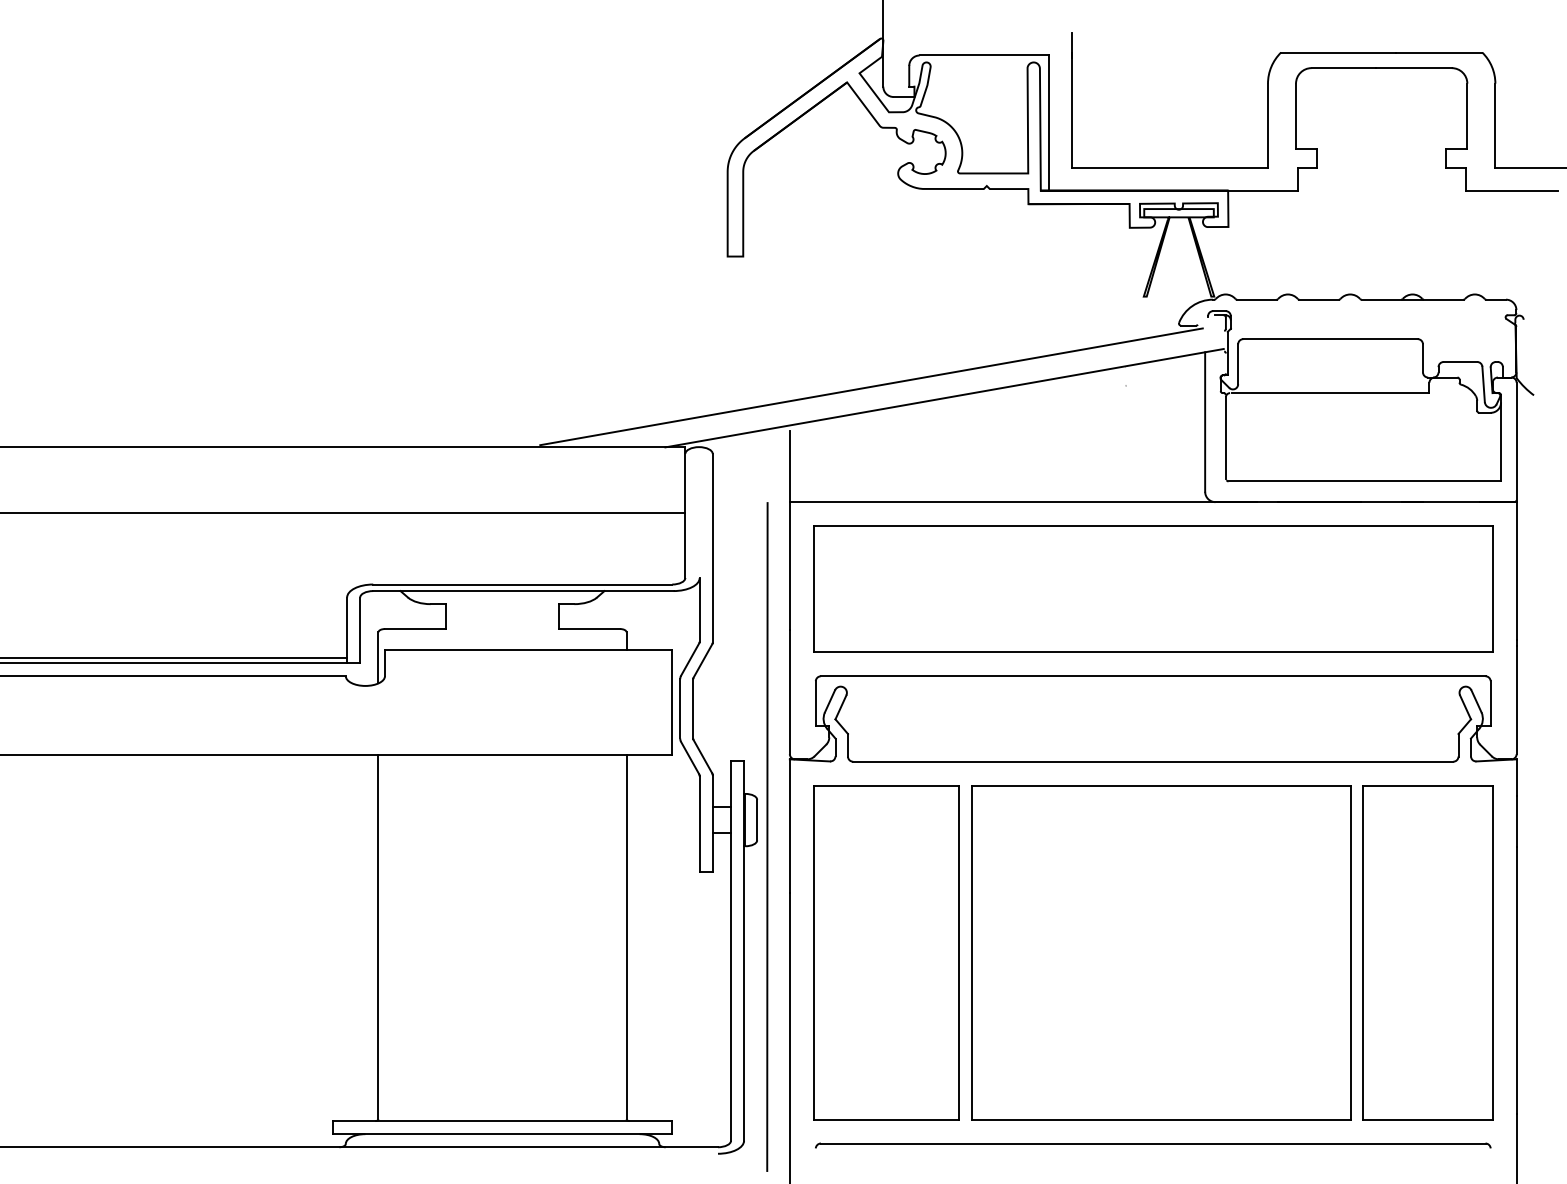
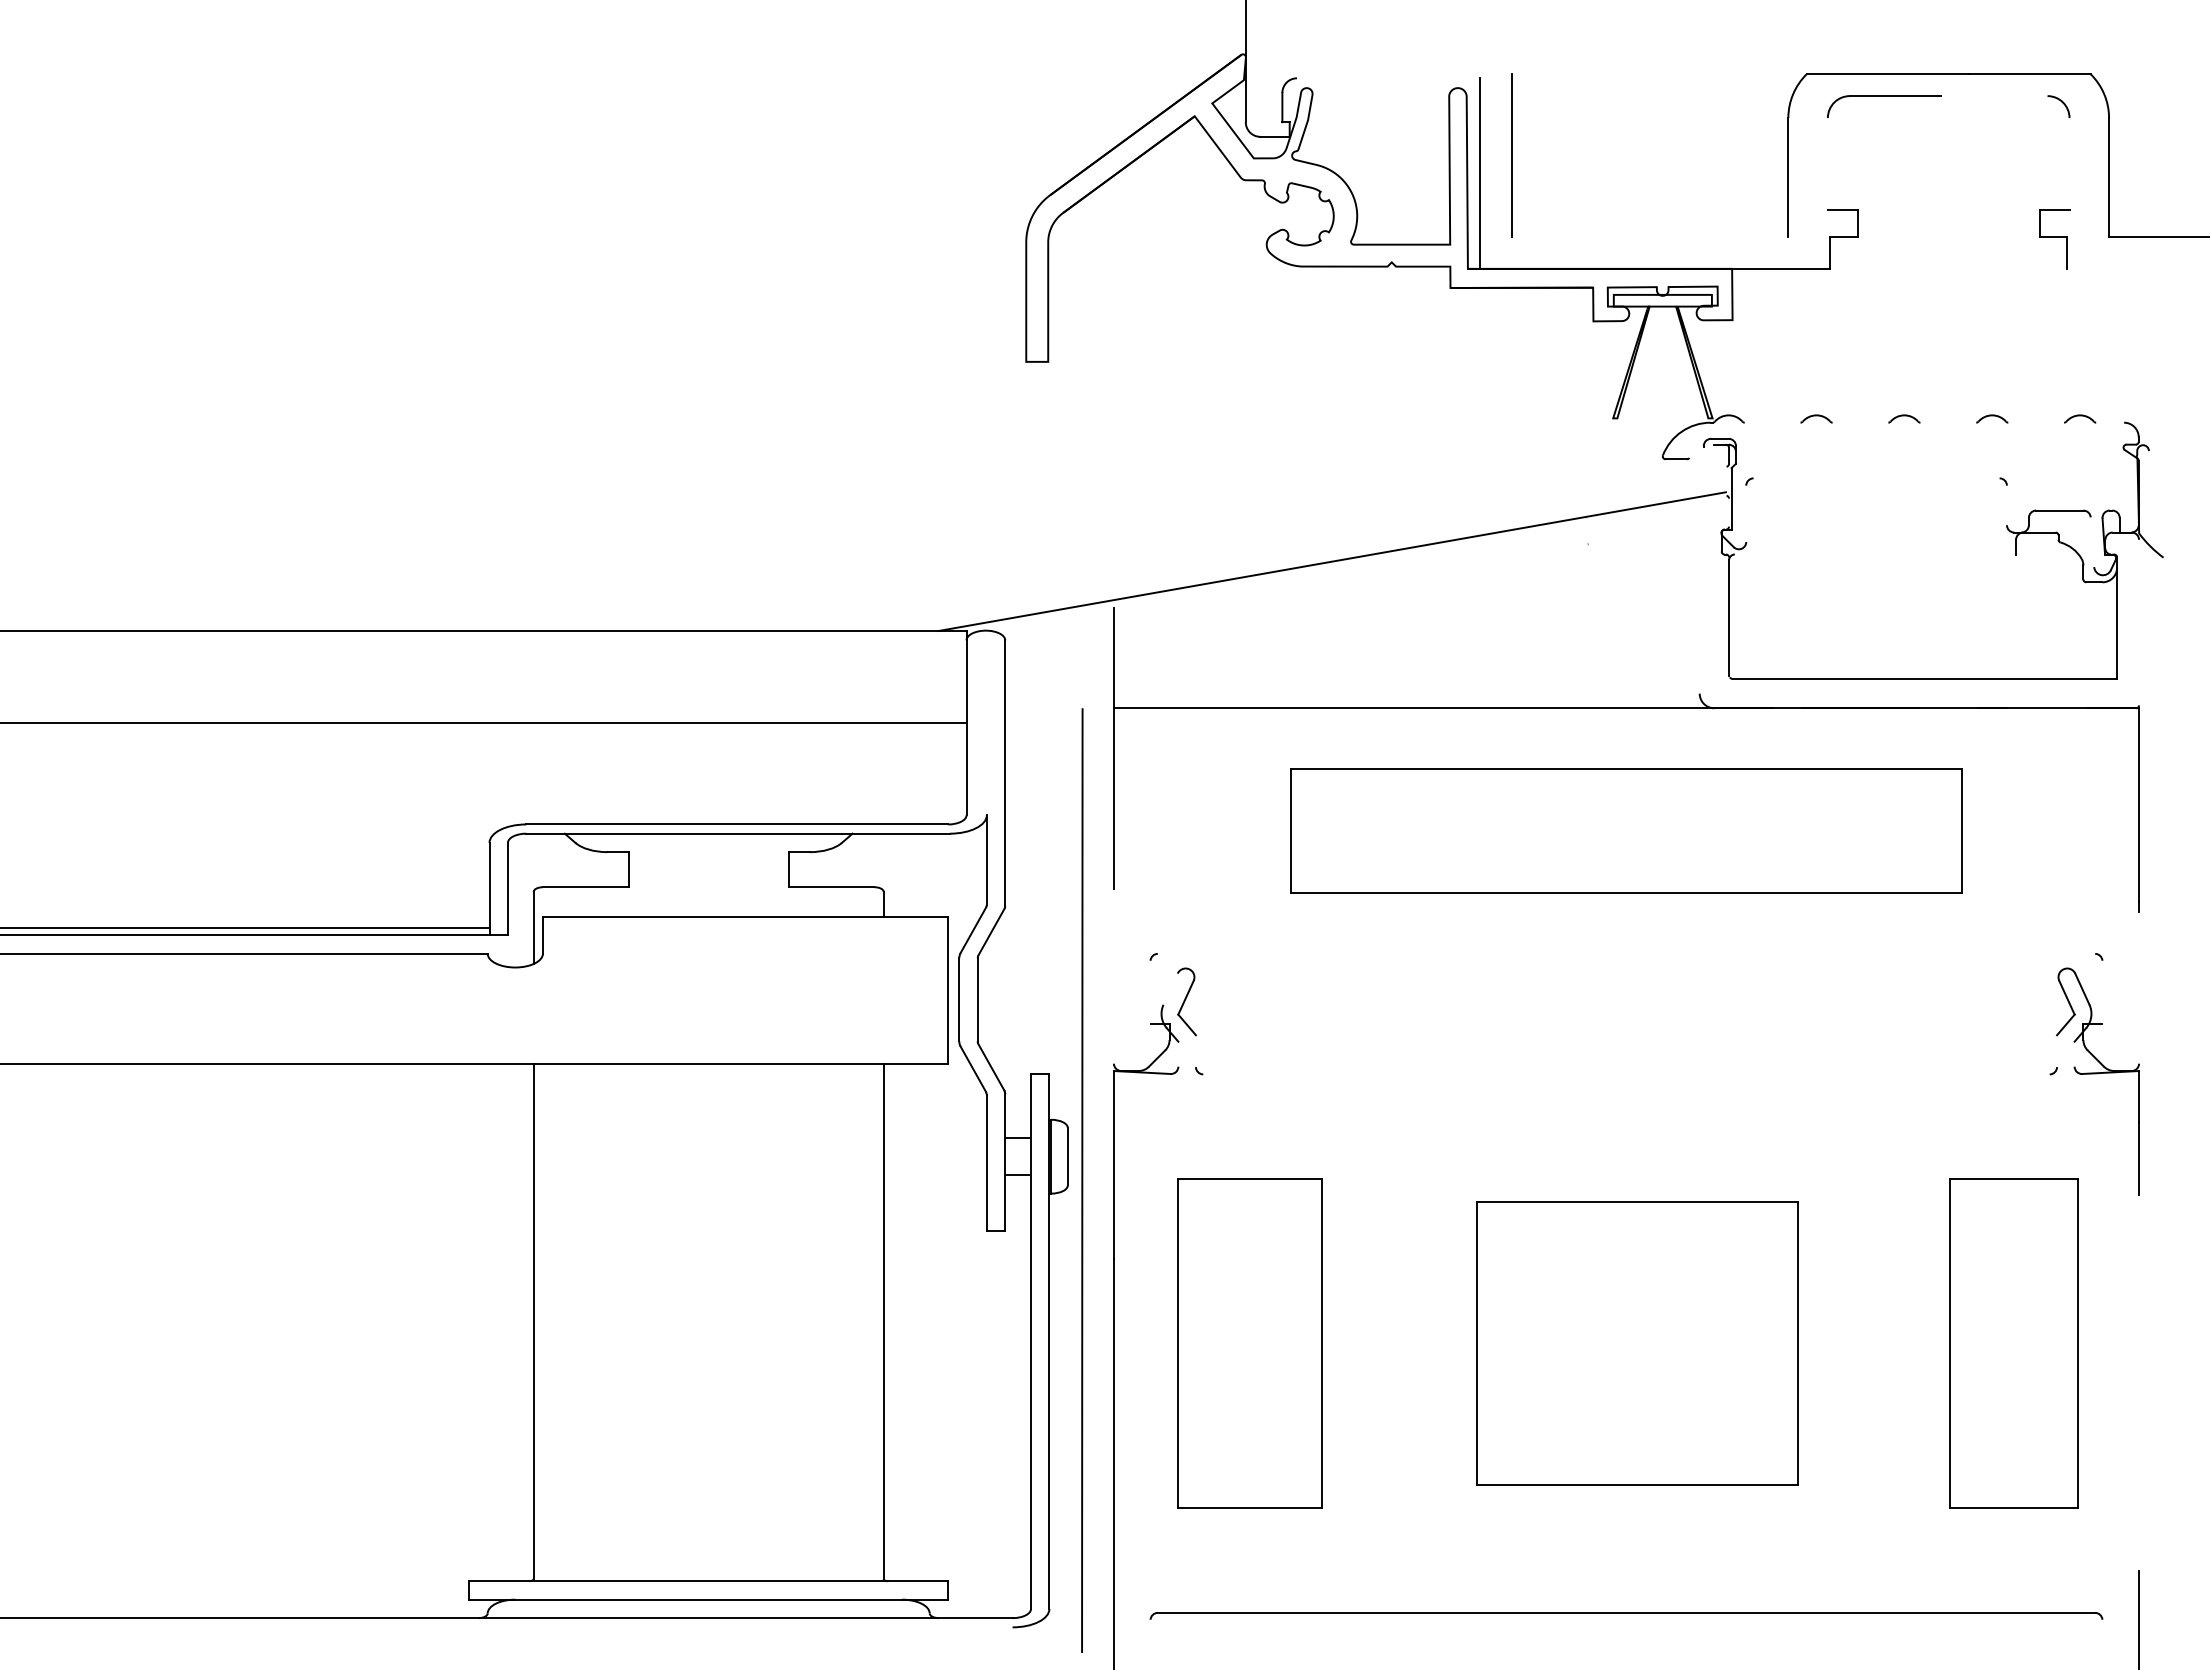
line: (1072, 45) -> (1512, 63), removed
line: (984, 55) -> (1388, 78), removed
line: (1414, 68) -> (1994, 96), removed
line: (1295, 116) -> (1827, 164), removed
line: (1467, 116) -> (2069, 164), removed
line: (1170, 167) -> (1650, 236), removed
line: (1511, 190) -> (2132, 268), removed
line: (1256, 299) -> (1772, 422), removed
line: (1319, 299) -> (1860, 422), removed
line: (1412, 299) -> (1992, 422), removed
line: (1496, 299) -> (2110, 422), removed
line: (1330, 339) -> (1876, 478), removed
line: (1422, 358) -> (2006, 505), removed
line: (1238, 364) -> (1746, 513), removed
line: (1483, 384) -> (2092, 542), removed
line: (871, 386) -> (1228, 545), removed
line: (1331, 393) -> (1877, 554), removed
line: (1205, 421) -> (1699, 594), removed
line: (1516, 441) -> (2139, 622), removed
part: (1153, 588) -> (1626, 830), size x0.7
line: (1153, 676) -> (1626, 953), removed
line: (789, 692) -> (1113, 976), removed
line: (829, 700) -> (1170, 988), removed
line: (1516, 700) -> (2139, 987), removed
line: (815, 703) -> (1150, 992), removed
line: (1490, 703) -> (2102, 992), removed
line: (847, 745) -> (1195, 1051), removed
line: (1458, 745) -> (2057, 1051), removed
line: (835, 746) -> (1178, 1053), removed
line: (1470, 746) -> (2074, 1053), removed
line: (1153, 761) -> (1626, 1074), removed
part: (886, 952) -> (1250, 1343), size x0.7
part: (1161, 952) -> (1637, 1343), size x0.6
part: (1427, 952) -> (2013, 1343), size x0.7
line: (1516, 980) -> (2139, 1382), removed

